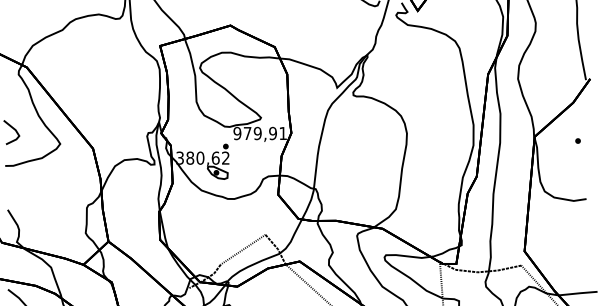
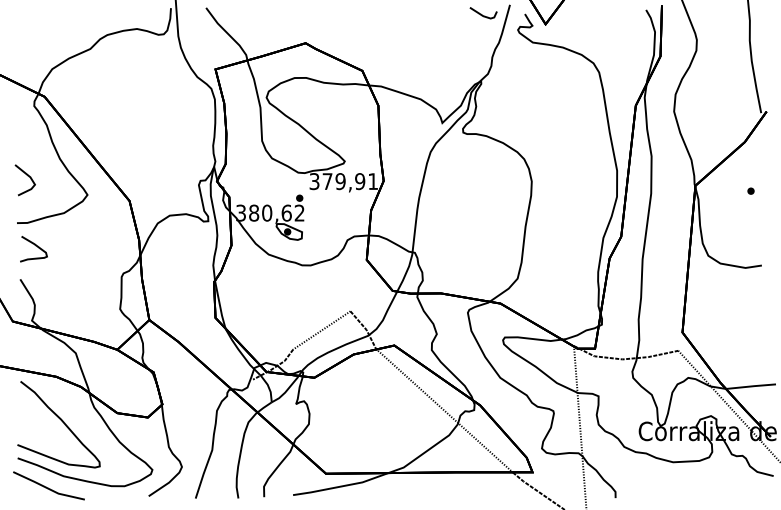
text: (237, 133) -> (314, 181), 979,91 -> 379,91
curve: (19, 184) -> (35, 246), added

